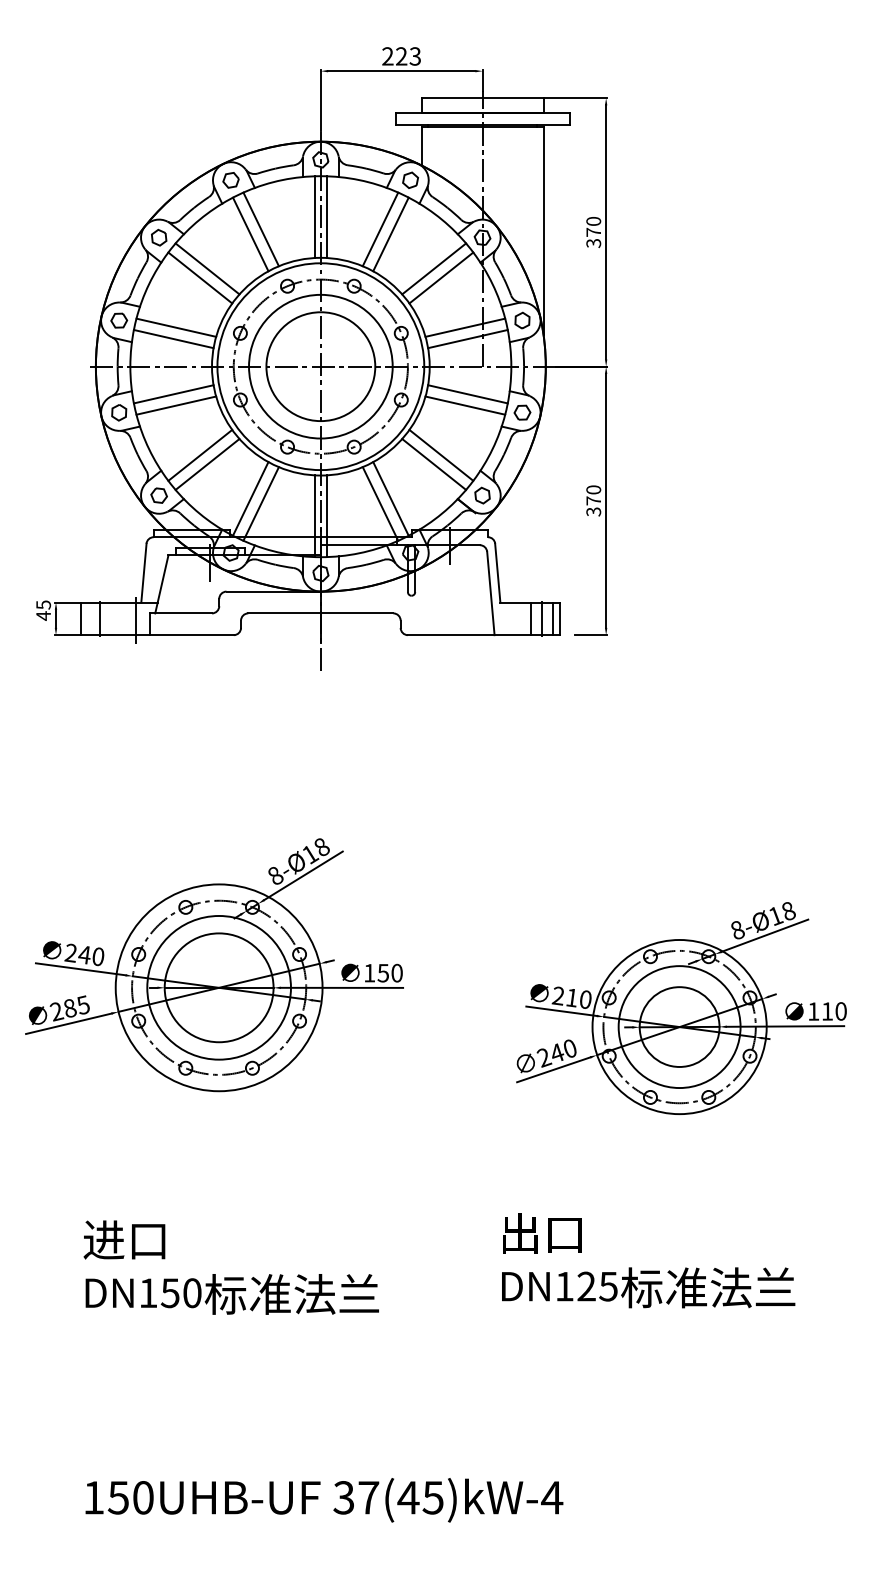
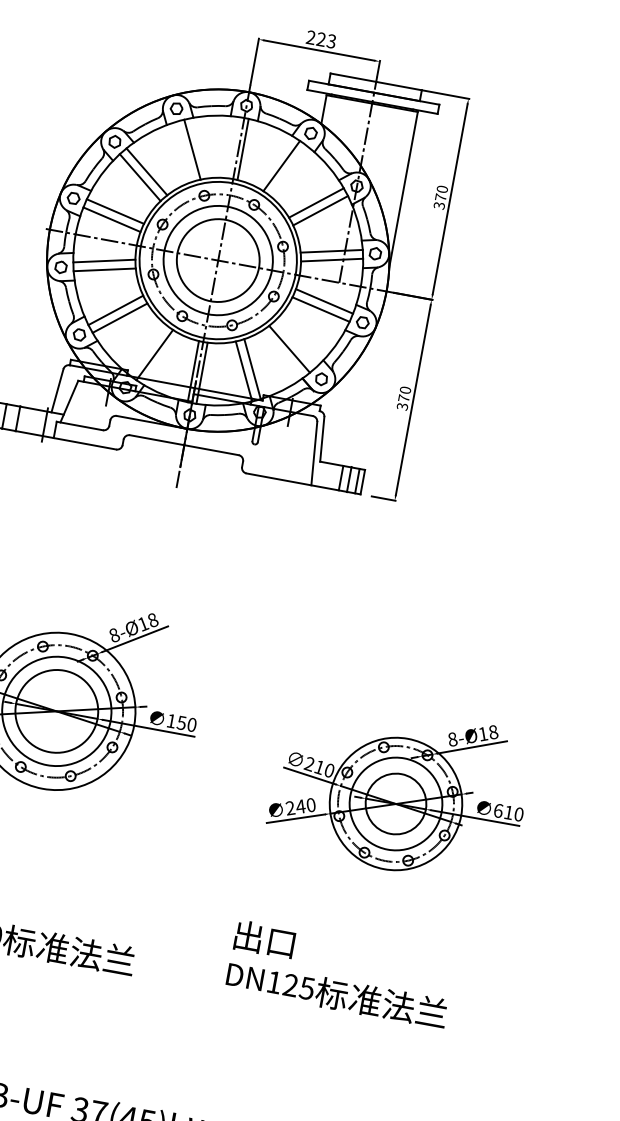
line: (315, 217) -> (234, 148), removed
line: (250, 234) -> (183, 151), removed
line: (390, 234) -> (288, 171), removed
line: (441, 454) -> (296, 342), removed
line: (250, 498) -> (147, 349), removed
text: (813, 1011) -> (498, 810), 110 -> 610

